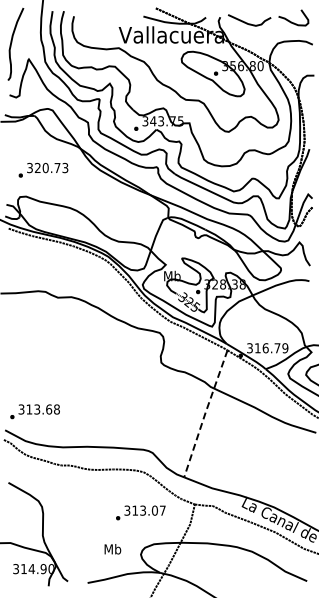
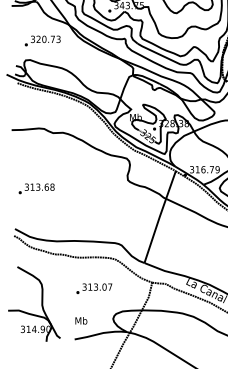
text: (34, 411) -> (36, 188), moved
line: (205, 412) -> (159, 216), dashed -> solid
text: (140, 512) -> (94, 288), moved
text: (112, 549) -> (81, 321), moved

